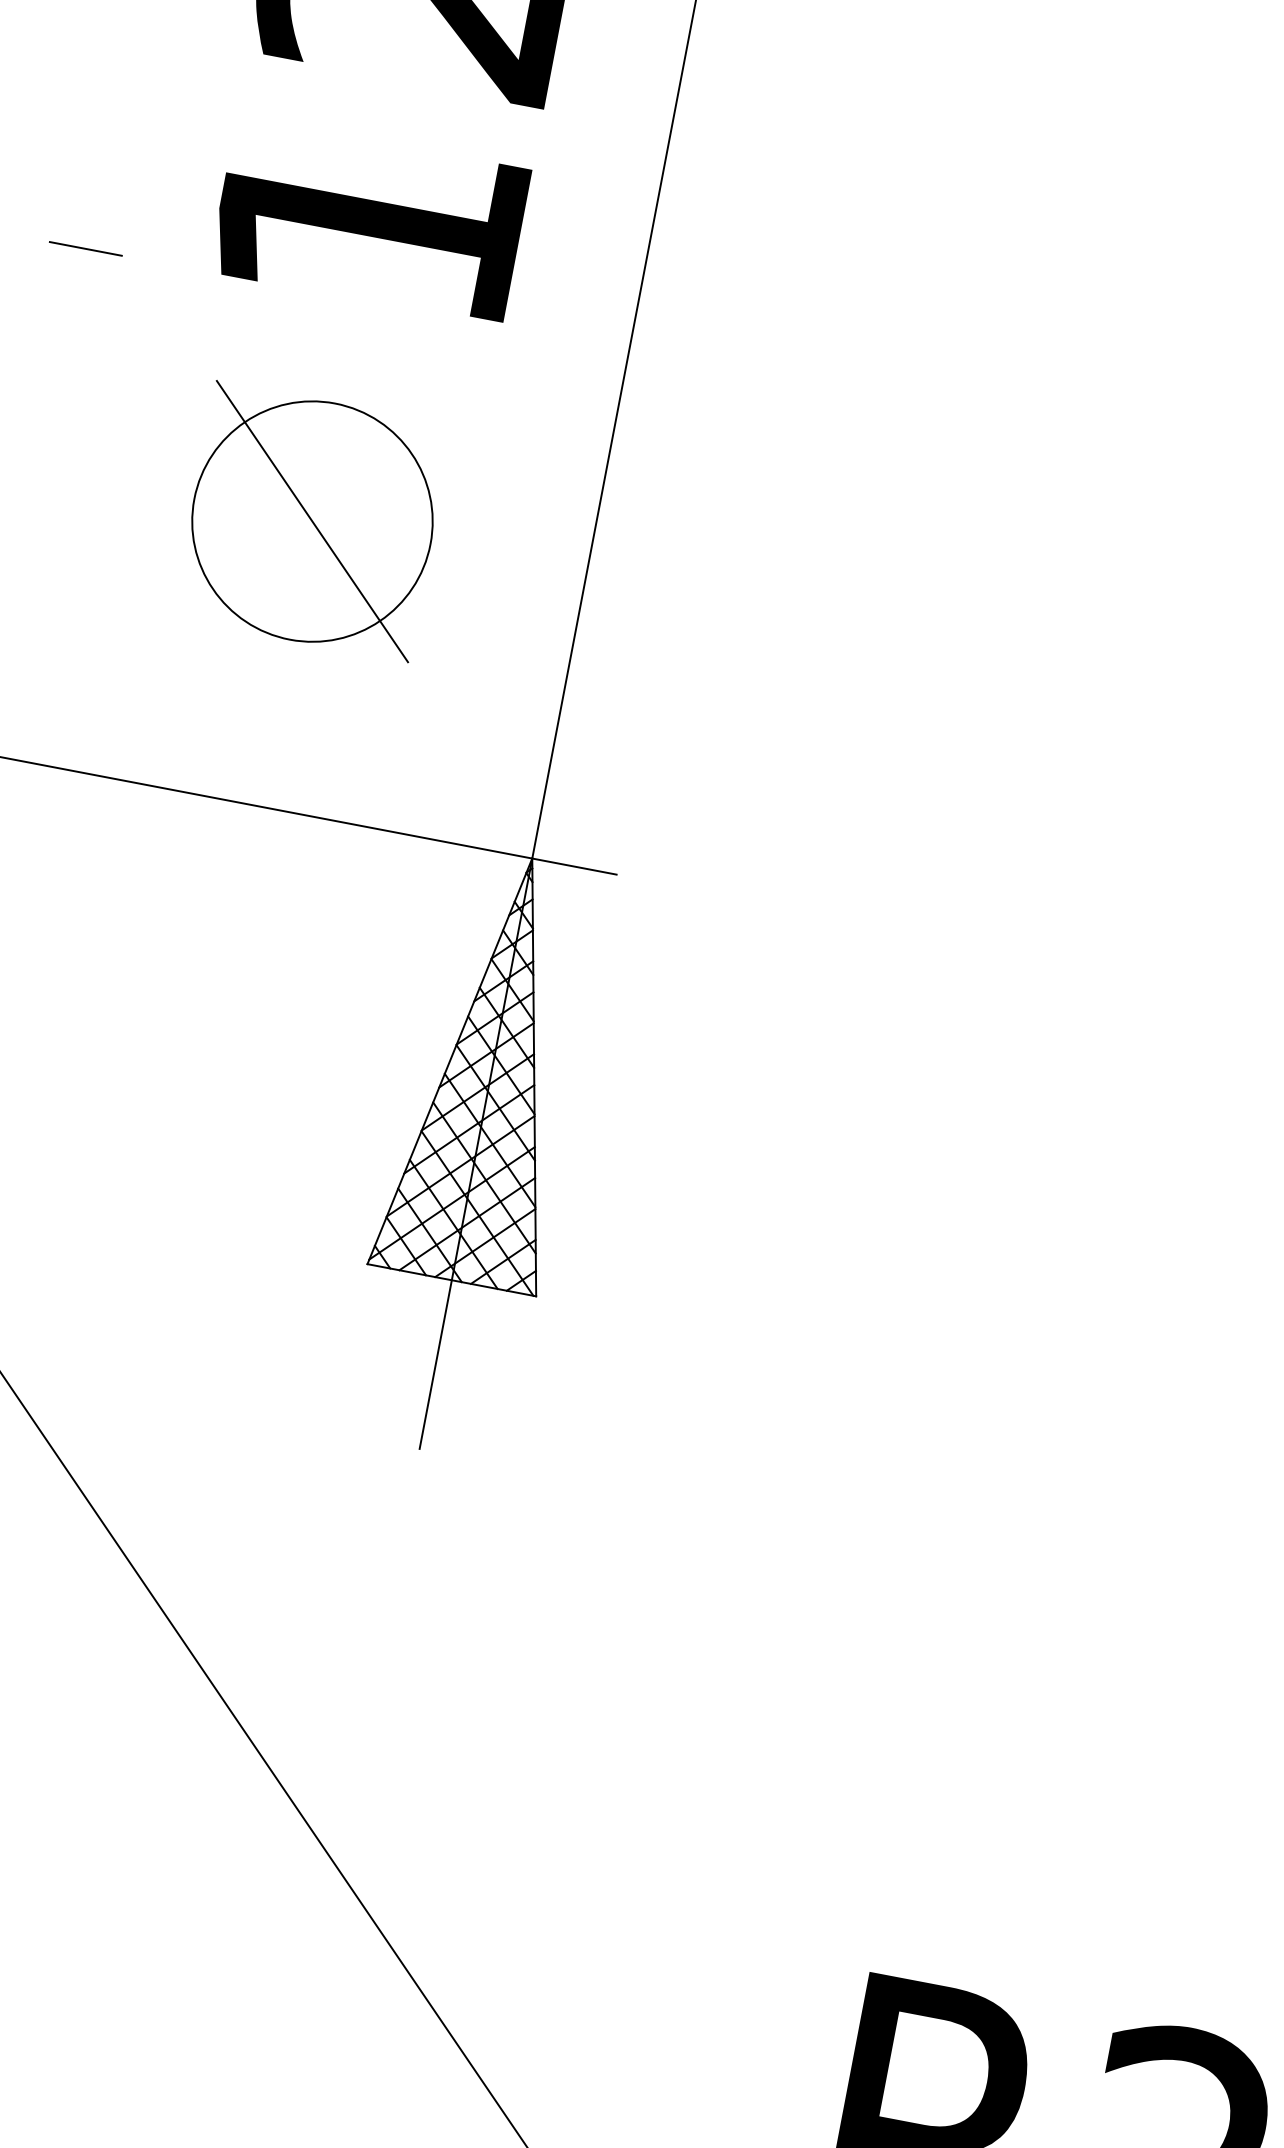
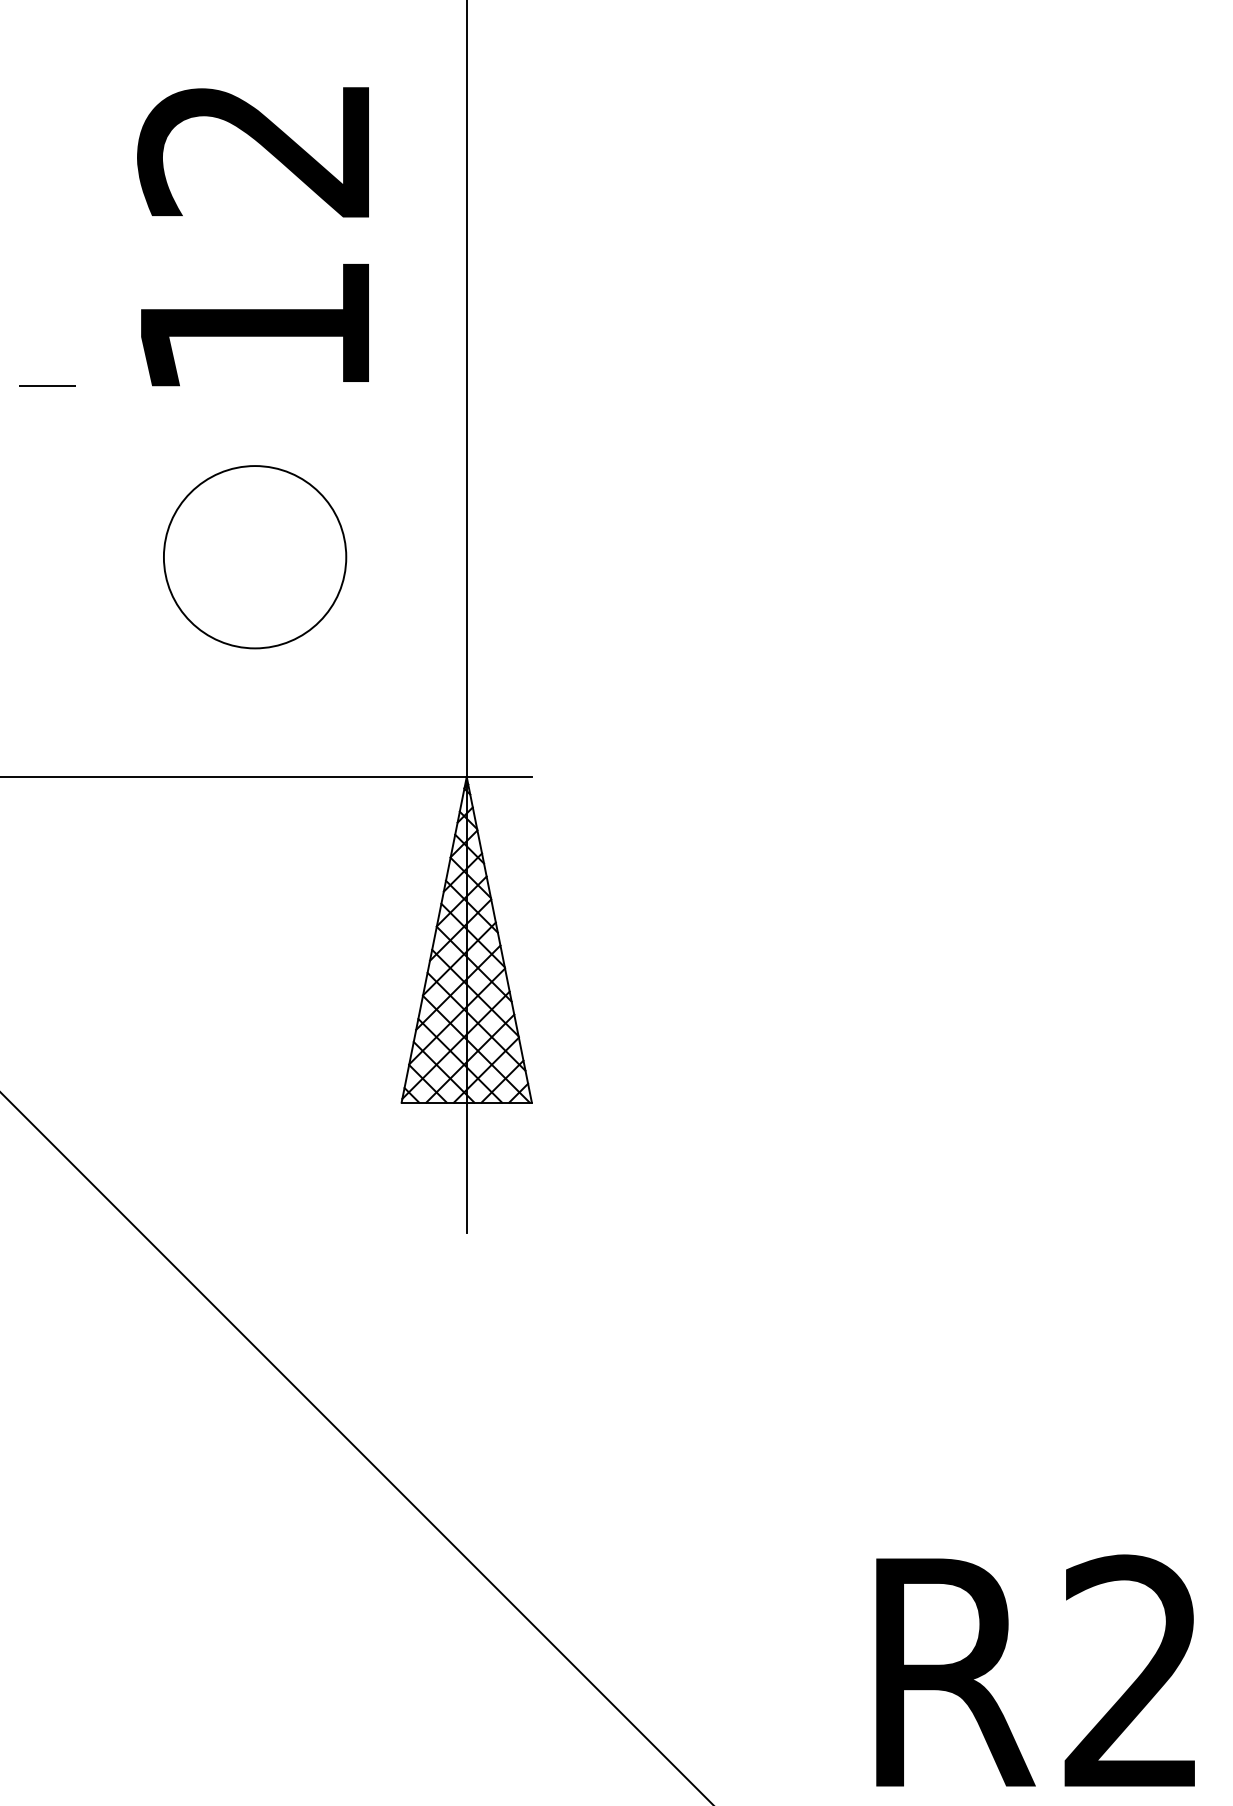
line: (311, 521) -> (254, 557), removed

